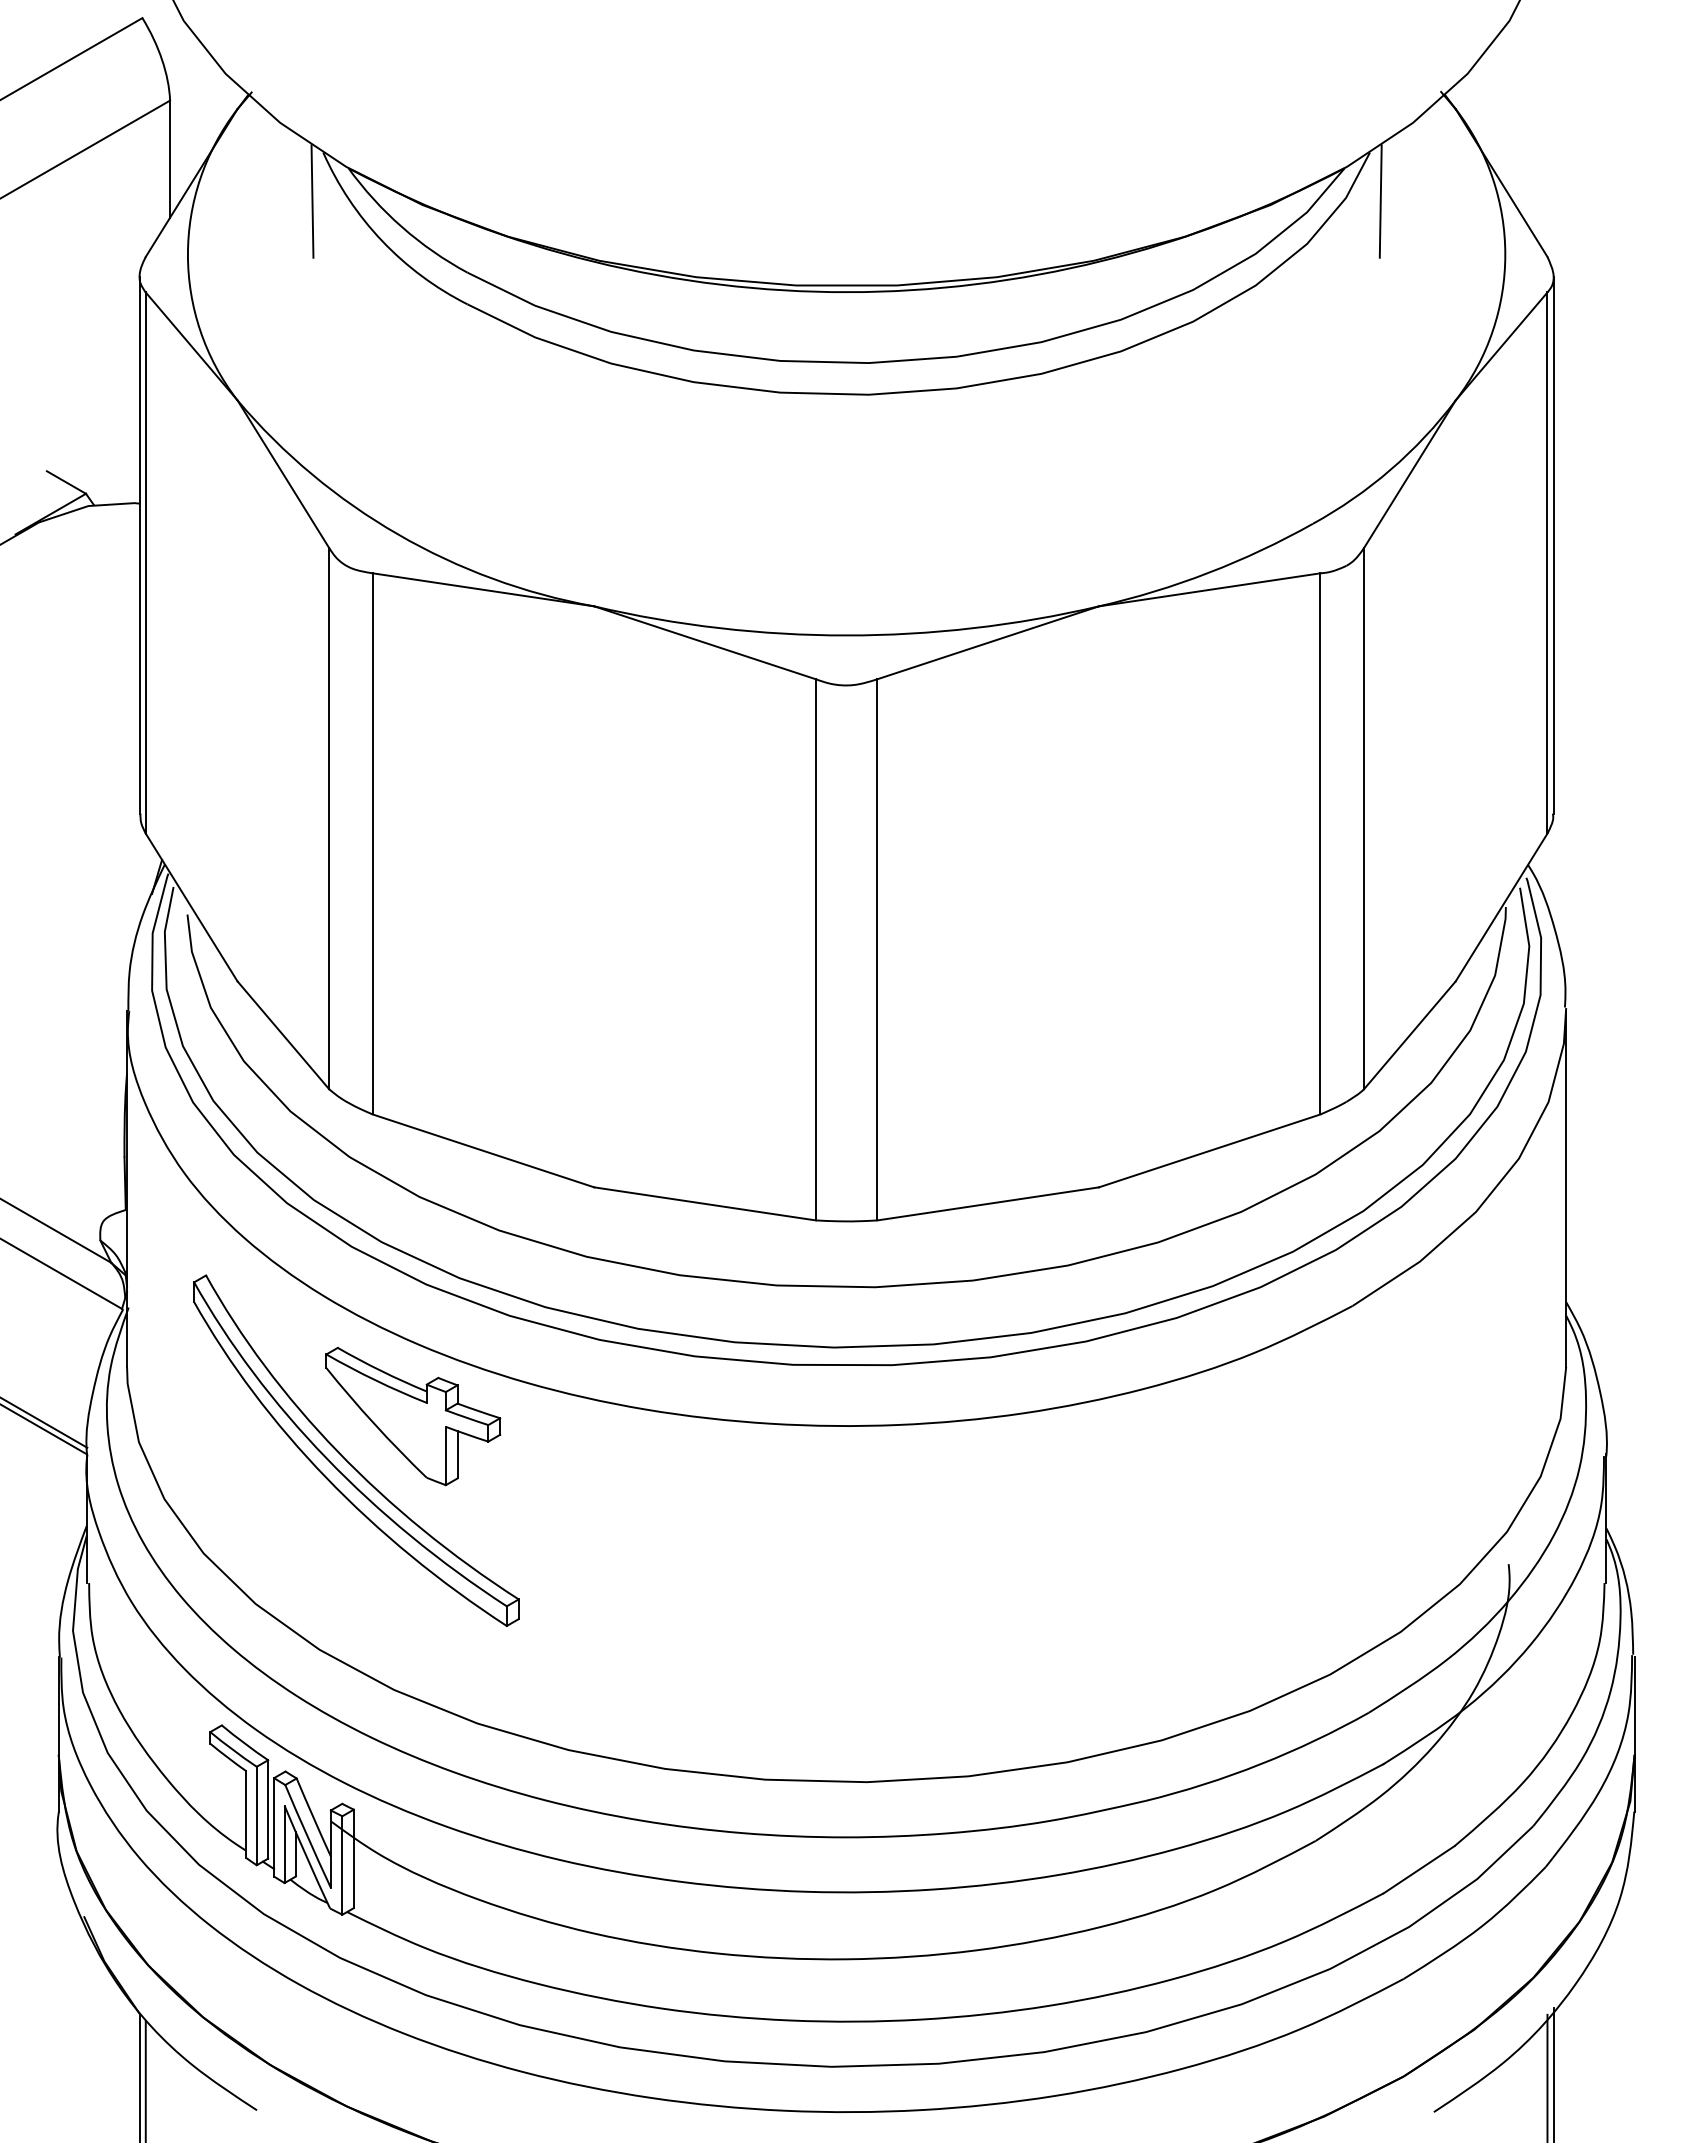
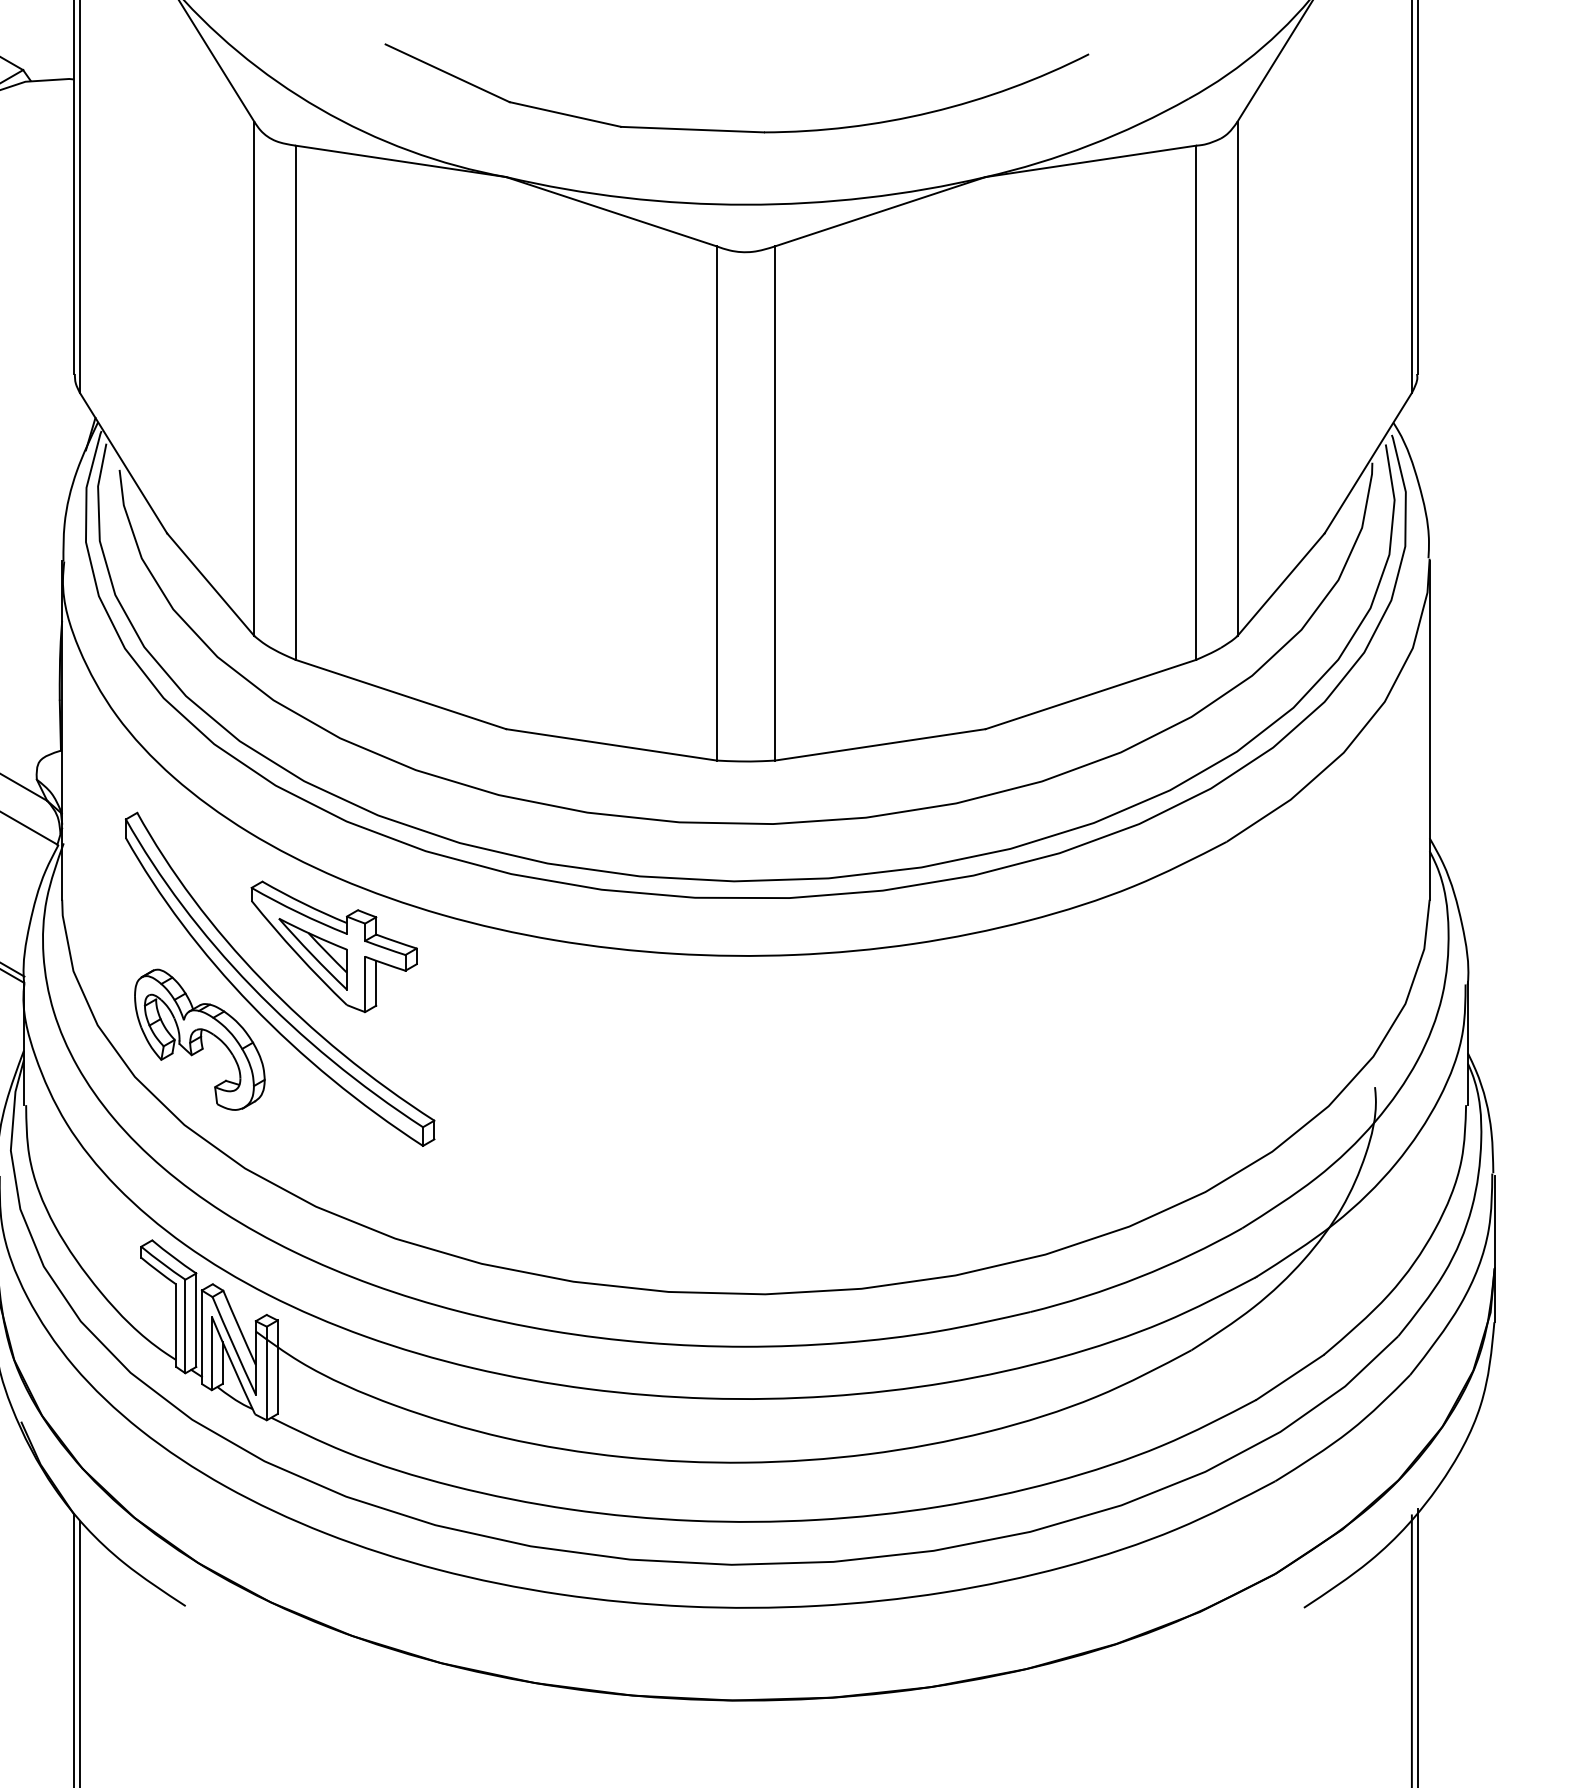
part: (836, 557) -> (736, 130), added
part: (390, 1424) -> (312, 954), added
part: (271, 1513) -> (199, 1039), added

